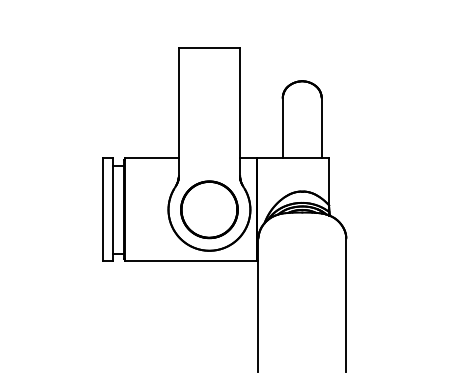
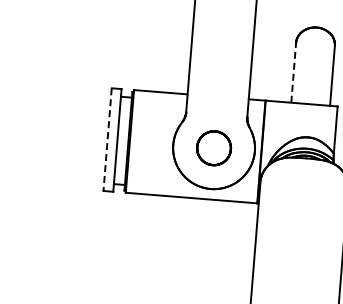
line: (282, 127) -> (293, 72), solid -> dashed
line: (102, 209) -> (107, 139), solid -> dashed
part: (209, 209) -> (214, 147), size x0.6

